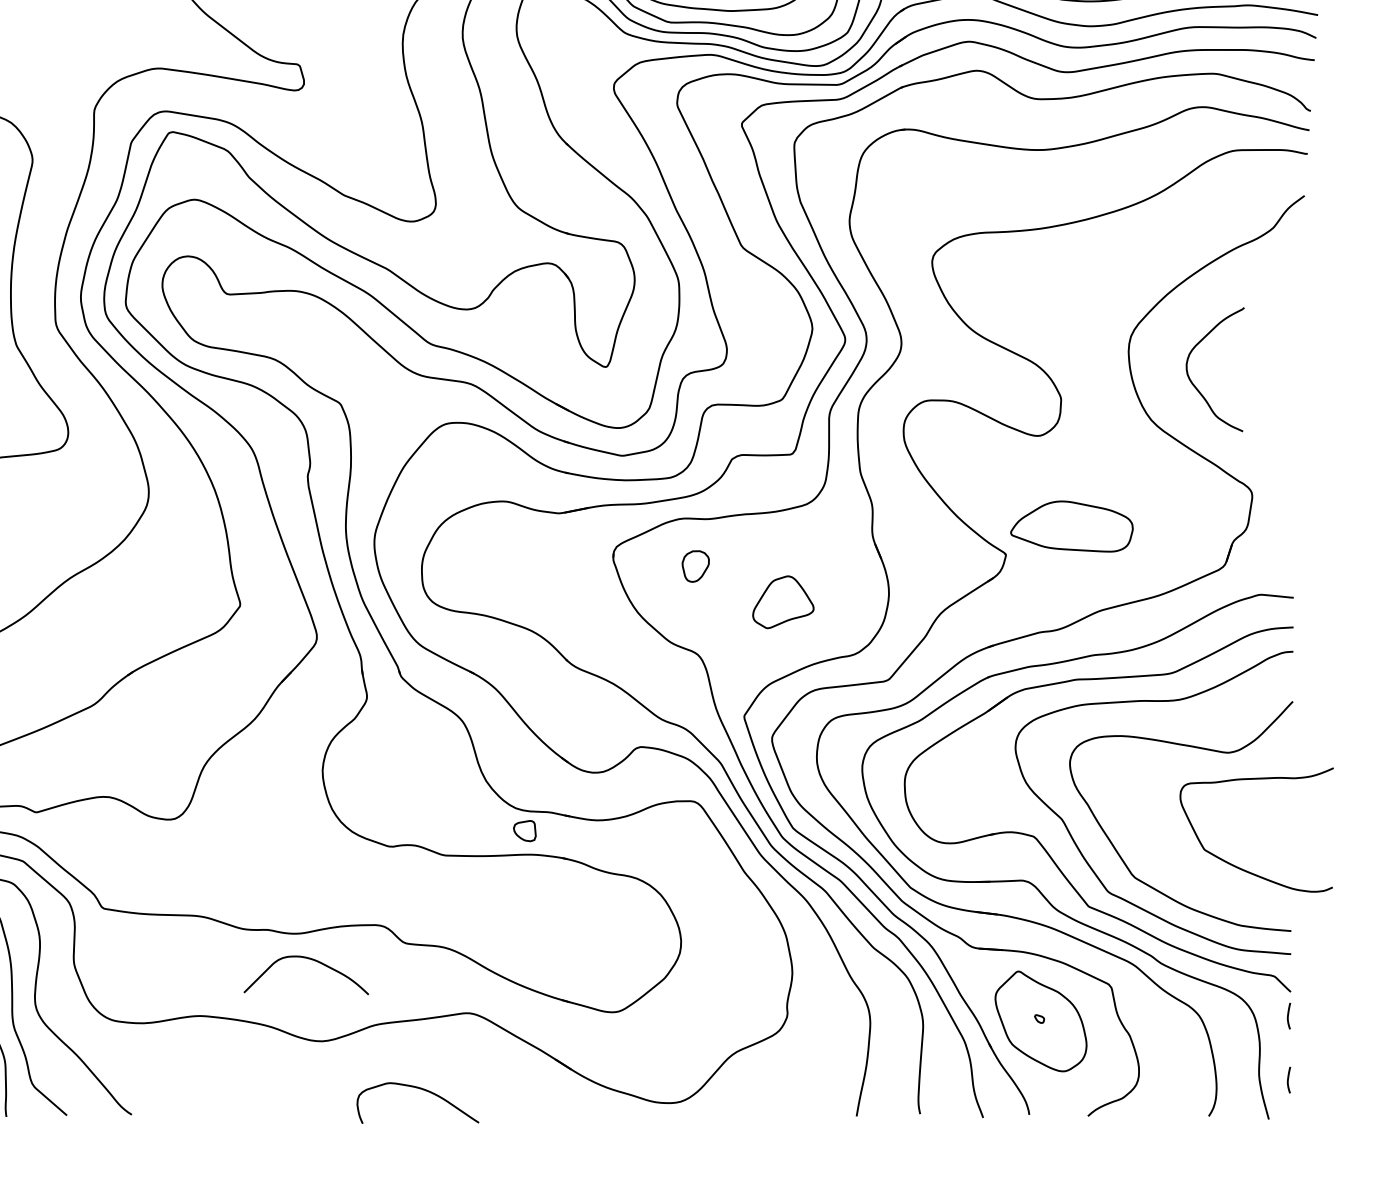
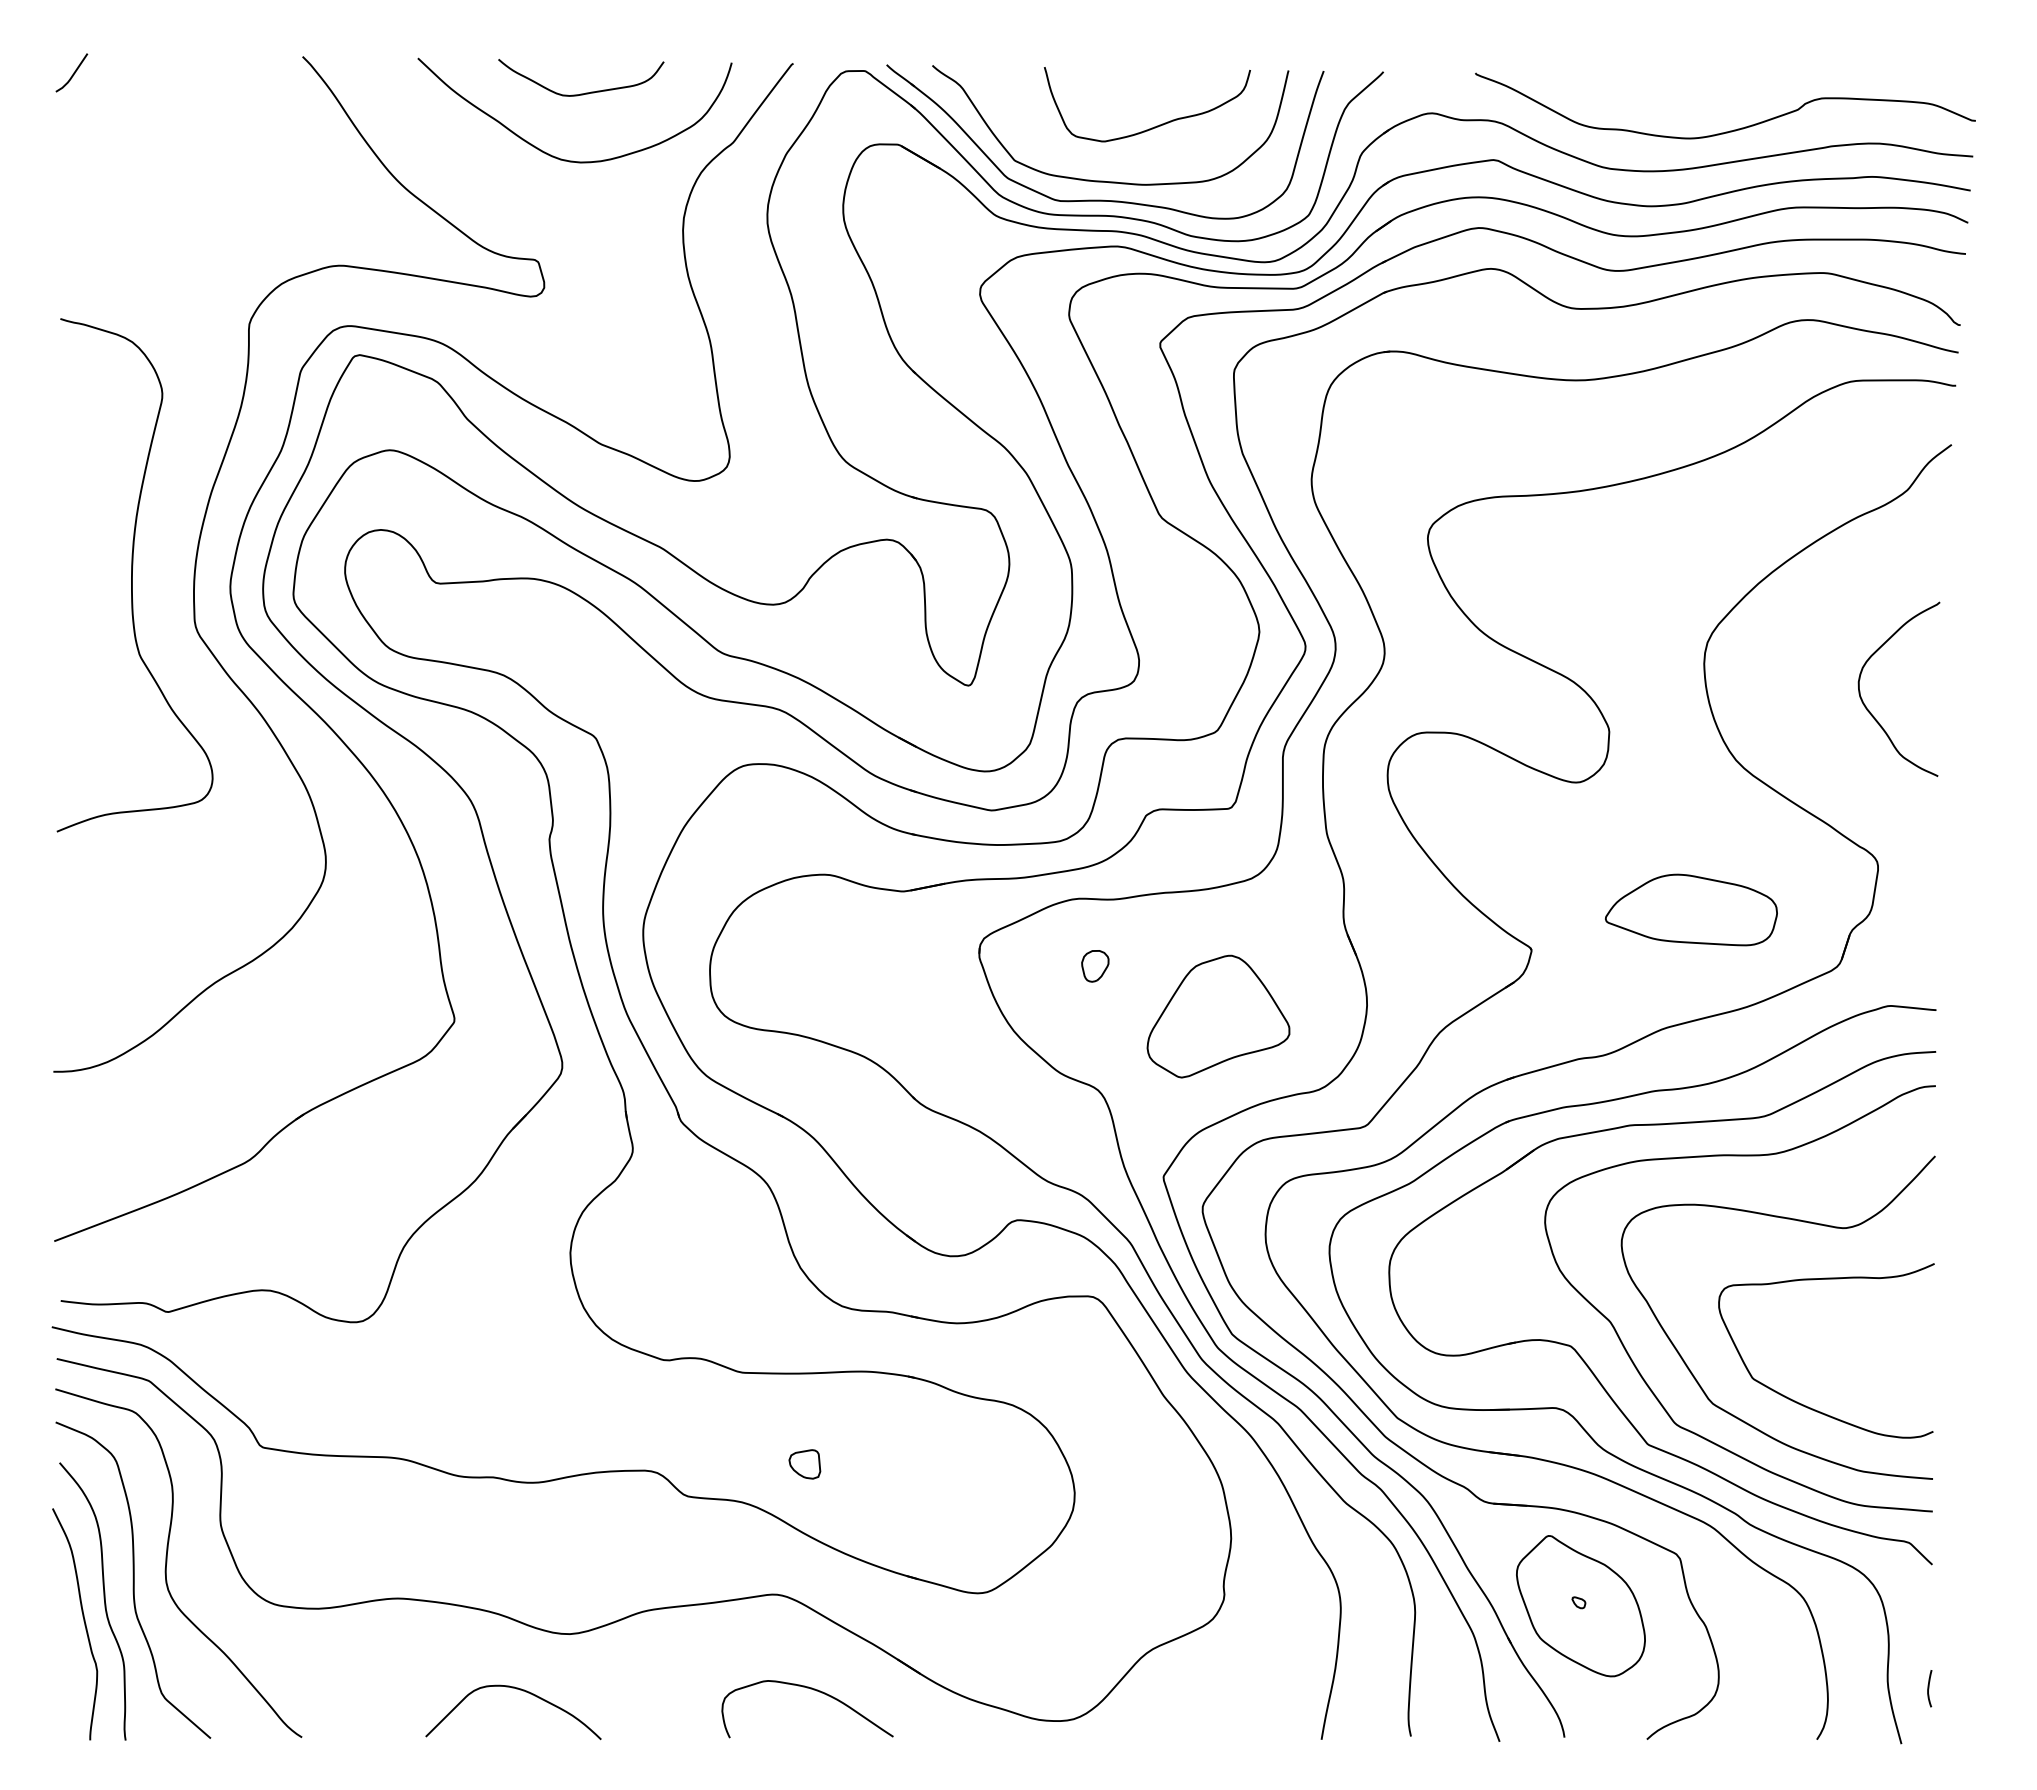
curve: (1194, 385) -> (1870, 711), moved
part: (1071, 526) -> (1691, 909), moved
part: (695, 566) -> (1095, 966), size x0.71
part: (783, 602) -> (1218, 1016), size x1.67
part: (524, 831) -> (804, 1464), moved
curve: (1242, 868) -> (1806, 1405), moved
curve: (311, 959) -> (520, 1690), moved
curve: (1288, 1016) -> (1929, 1598), removed
curve: (422, 1089) -> (813, 1690), moved

